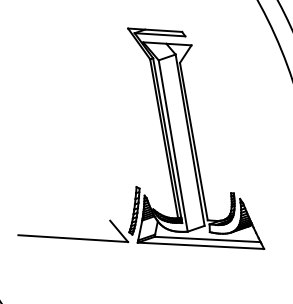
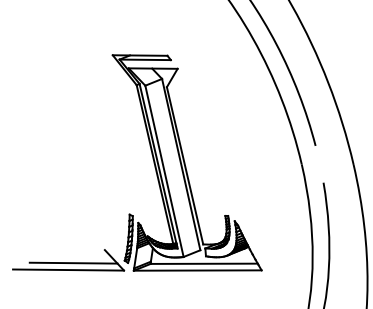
line: (78, 231) -> (73, 262), added

